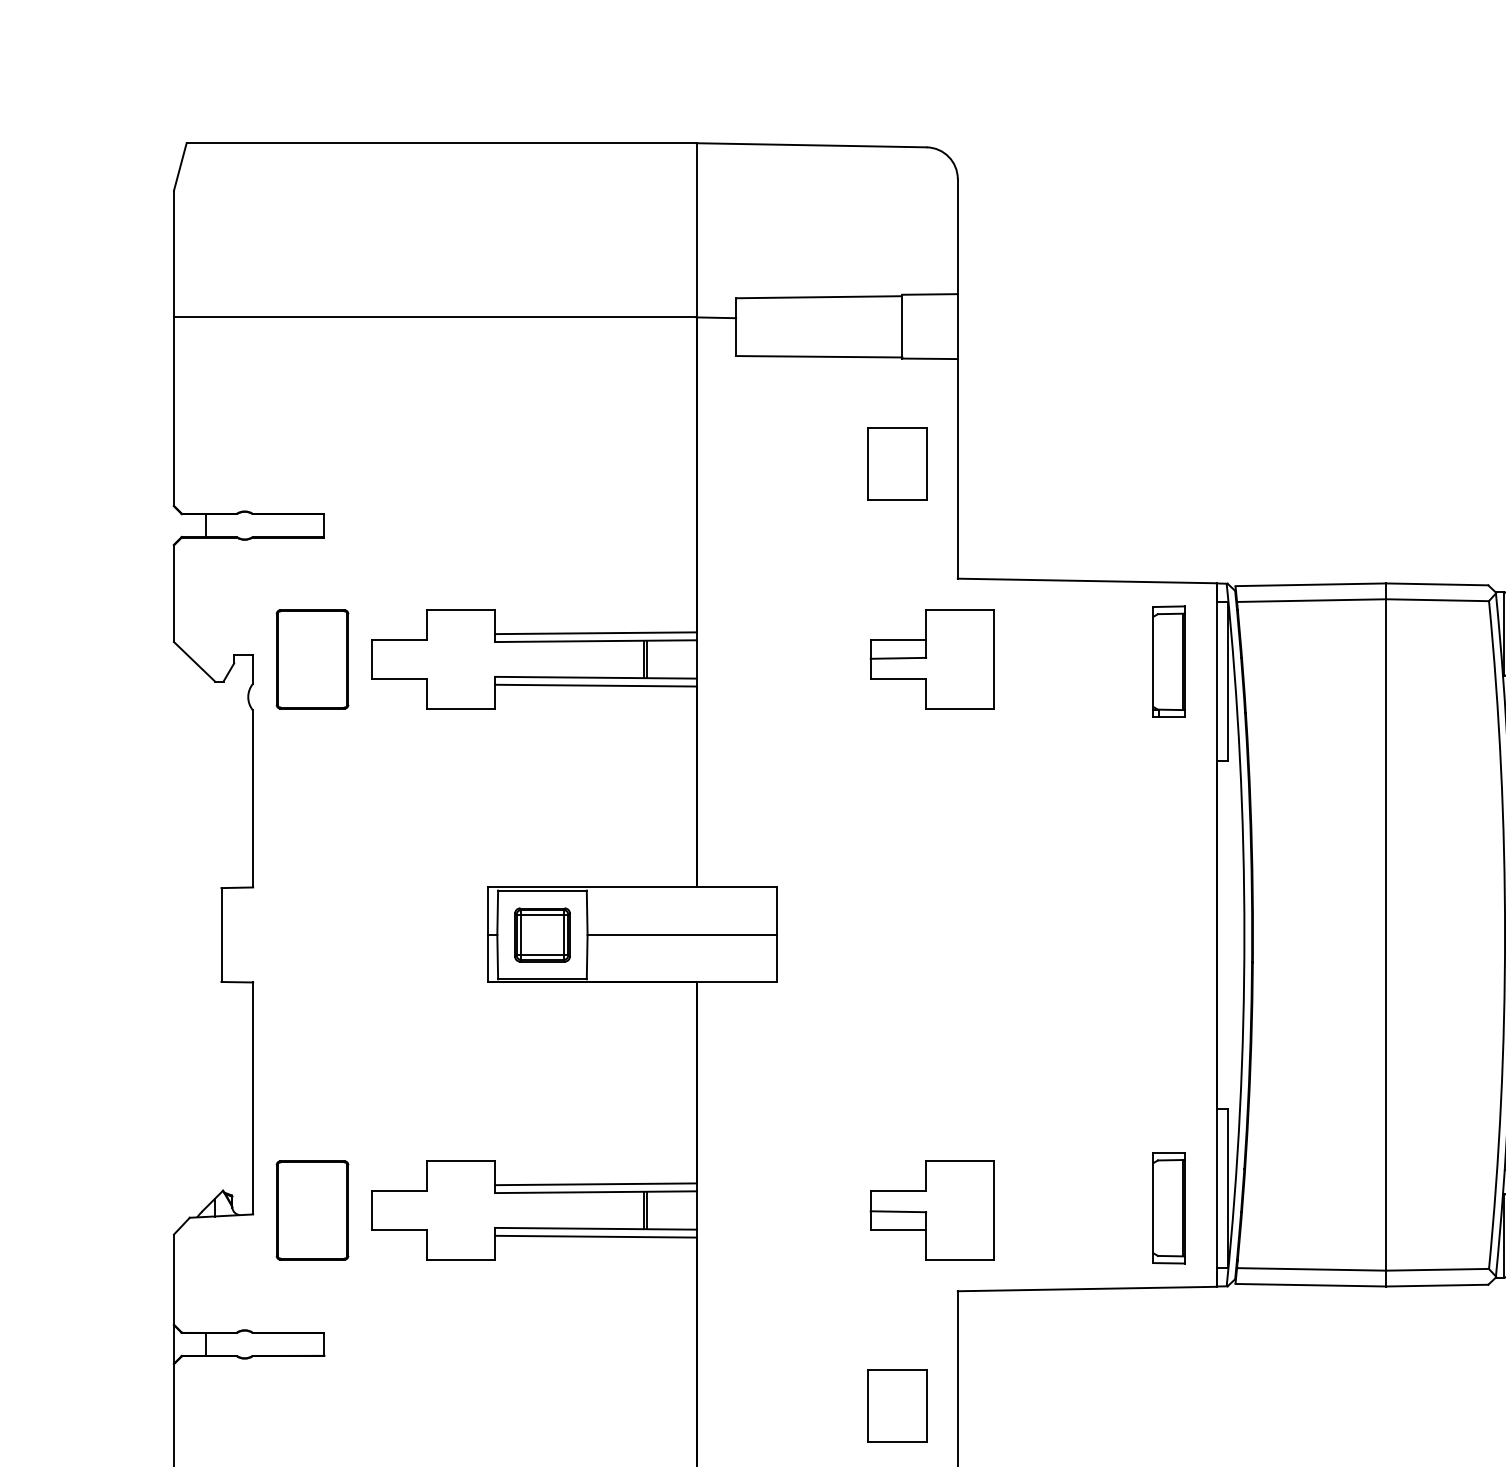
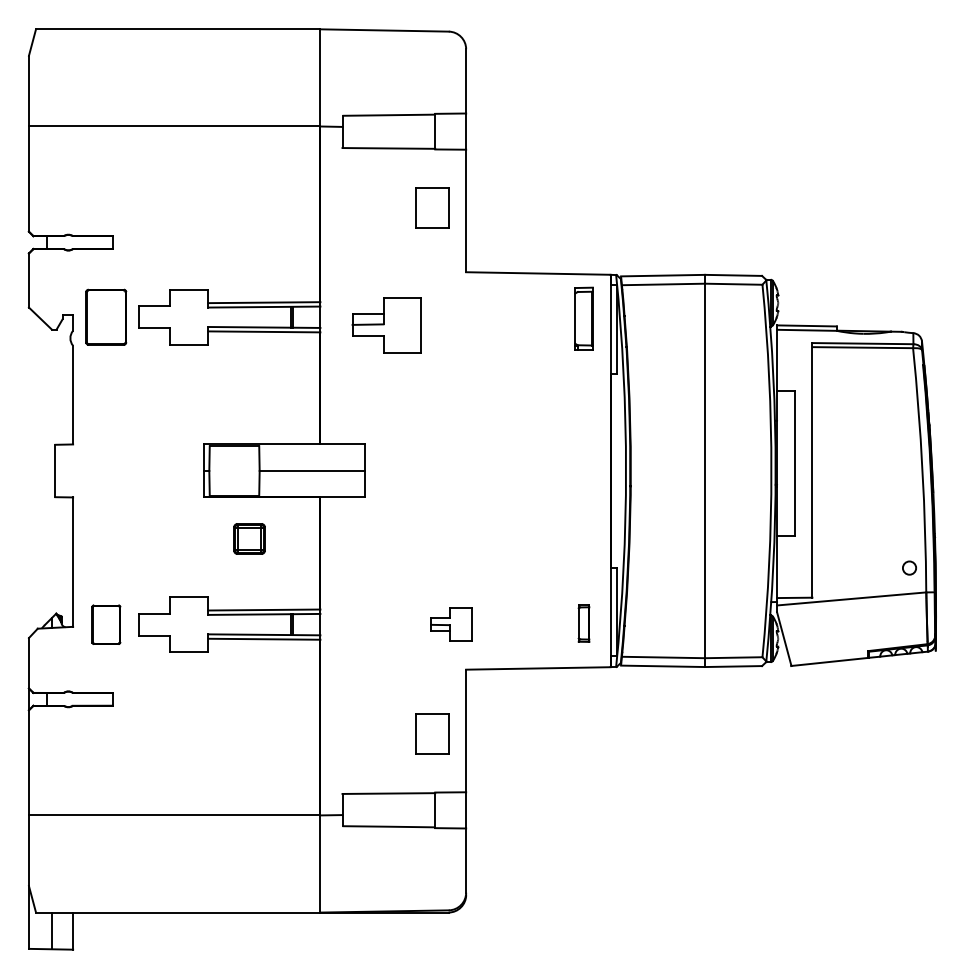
part: (931, 659) -> (386, 325), moved
part: (542, 934) -> (249, 538), moved
part: (1168, 1208) -> (583, 623), size x0.6
part: (312, 1210) -> (106, 624), size x0.7
part: (931, 1210) -> (451, 624), size x0.6

